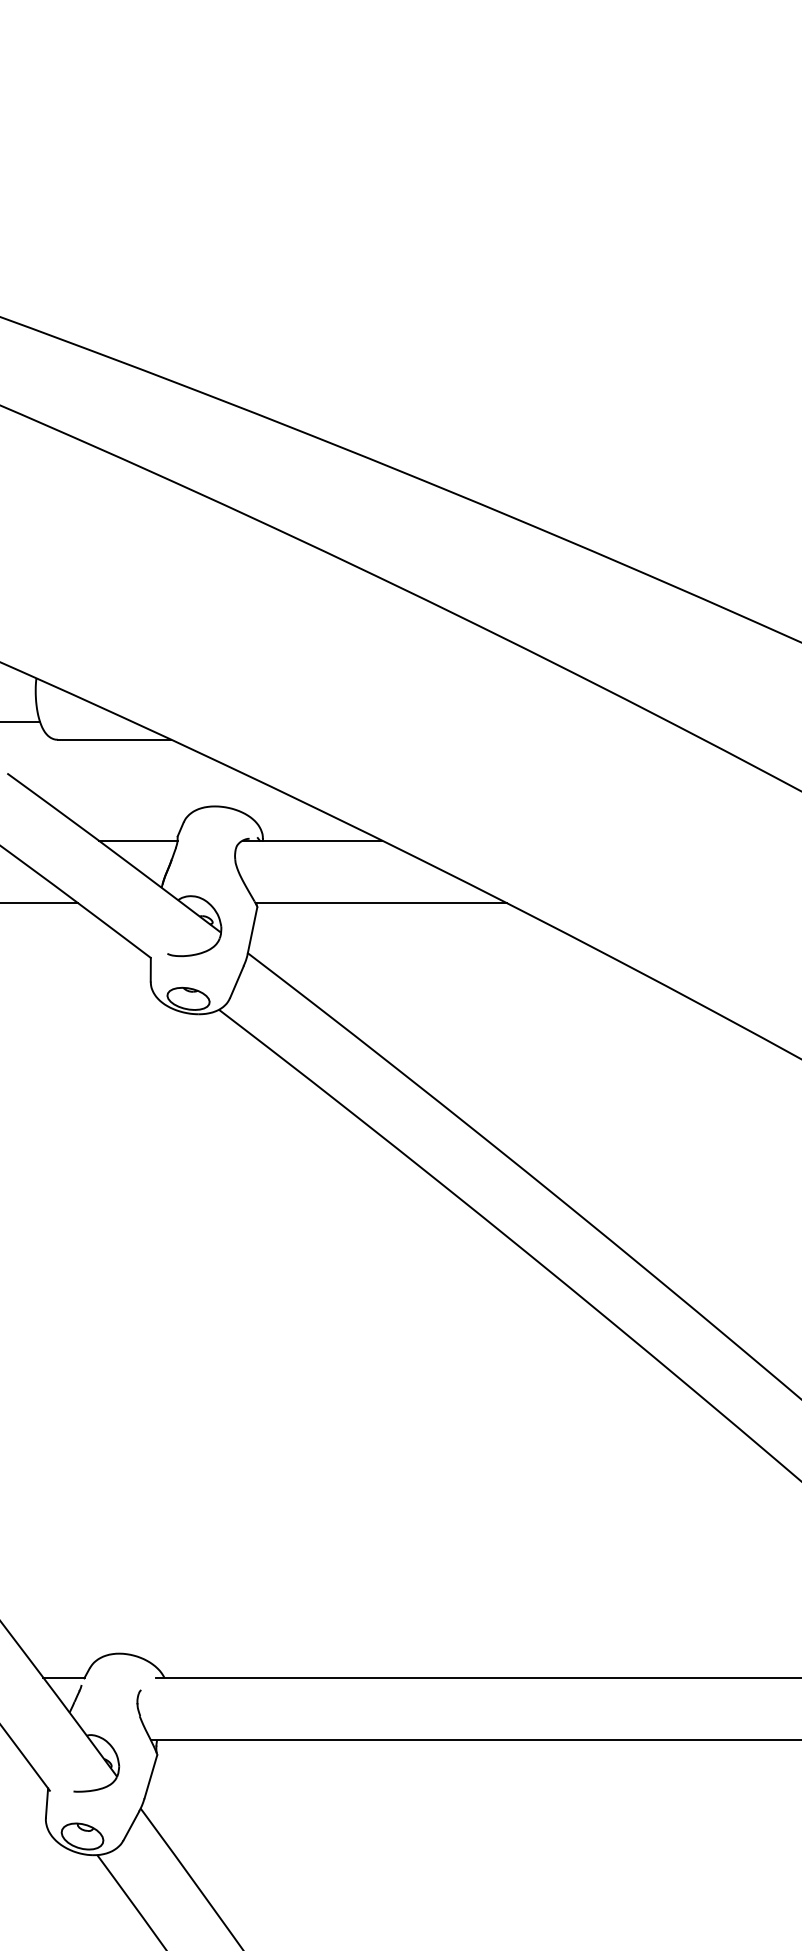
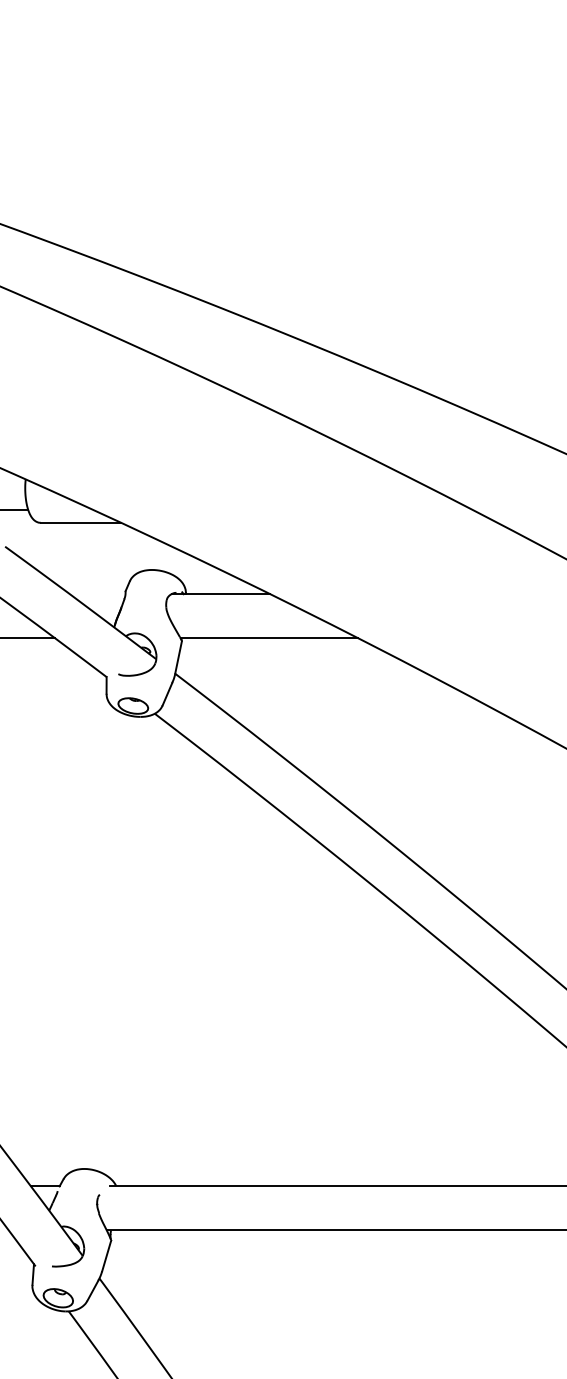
line: (137, 840) -> (97, 594), removed

